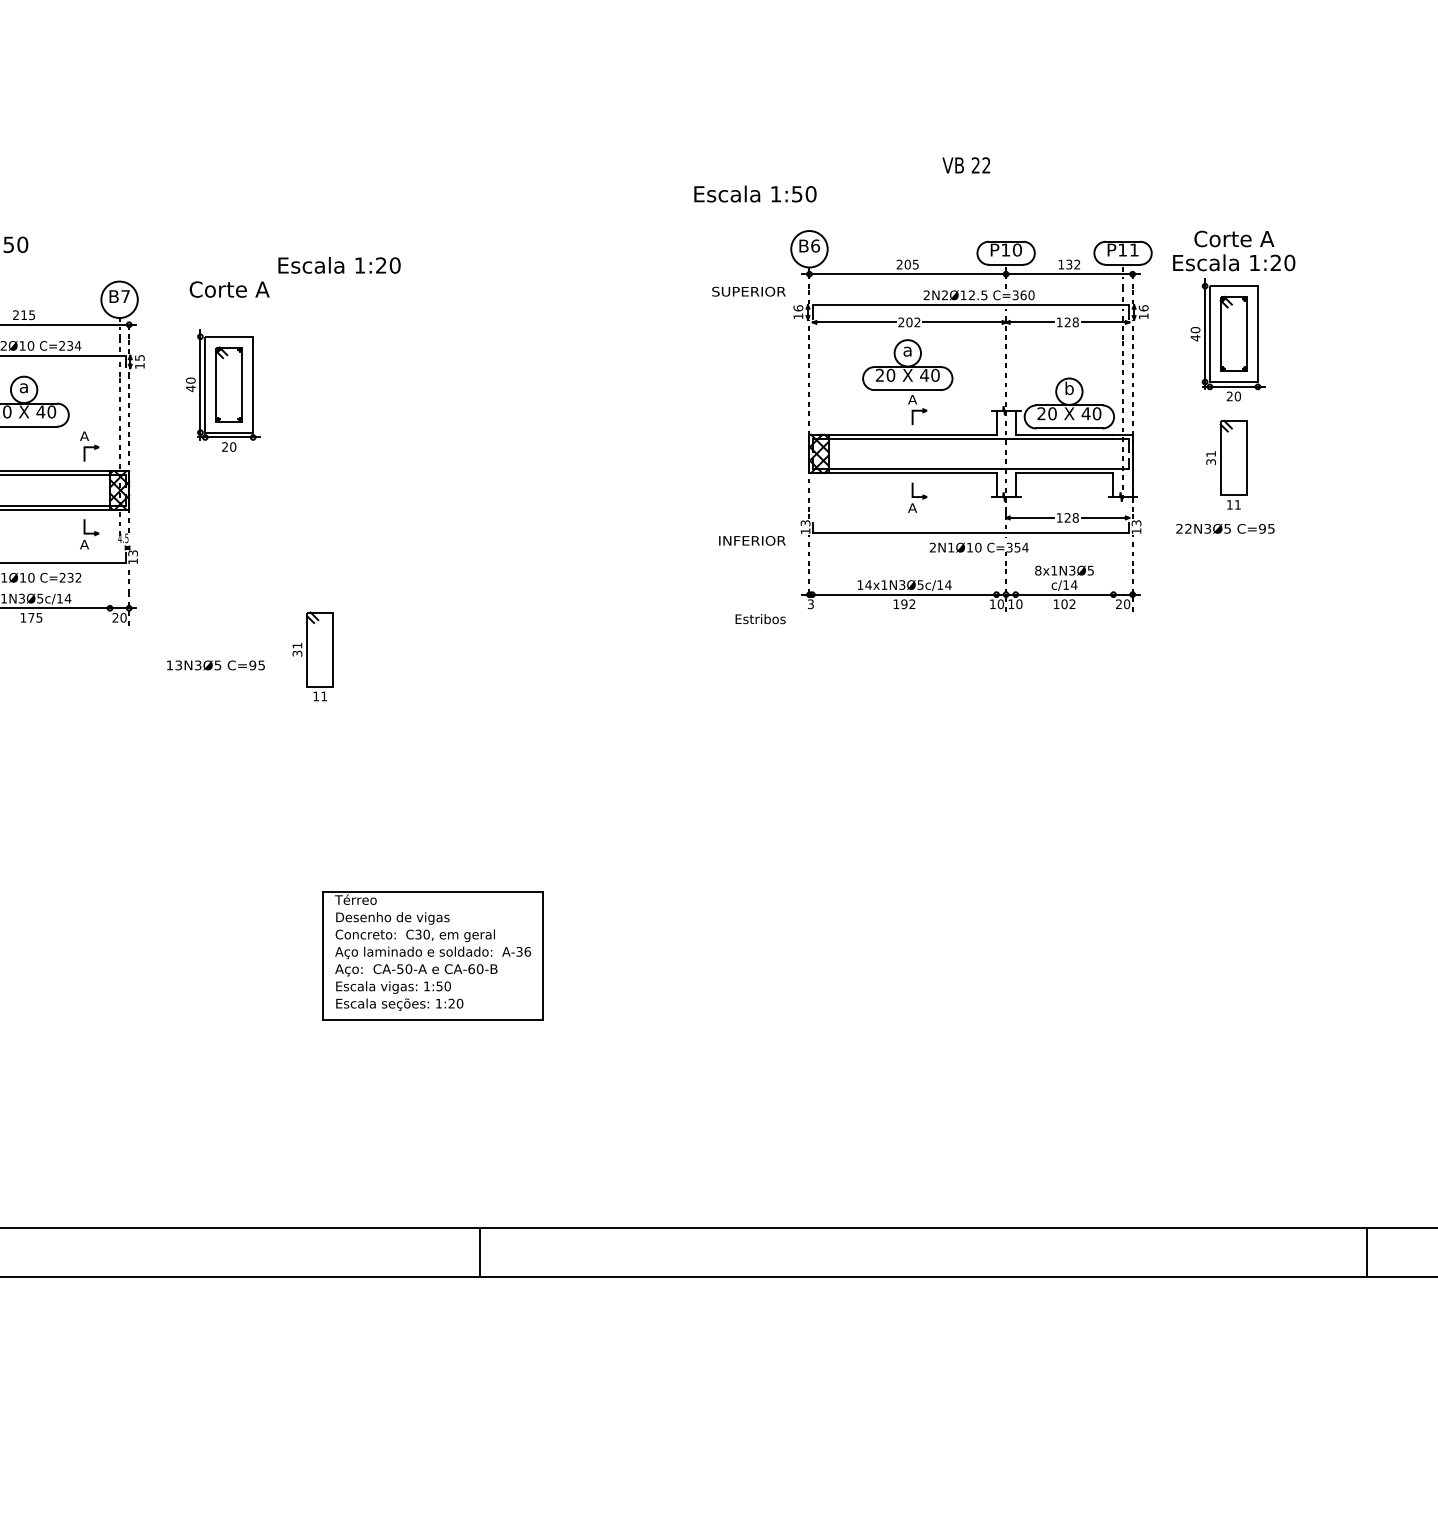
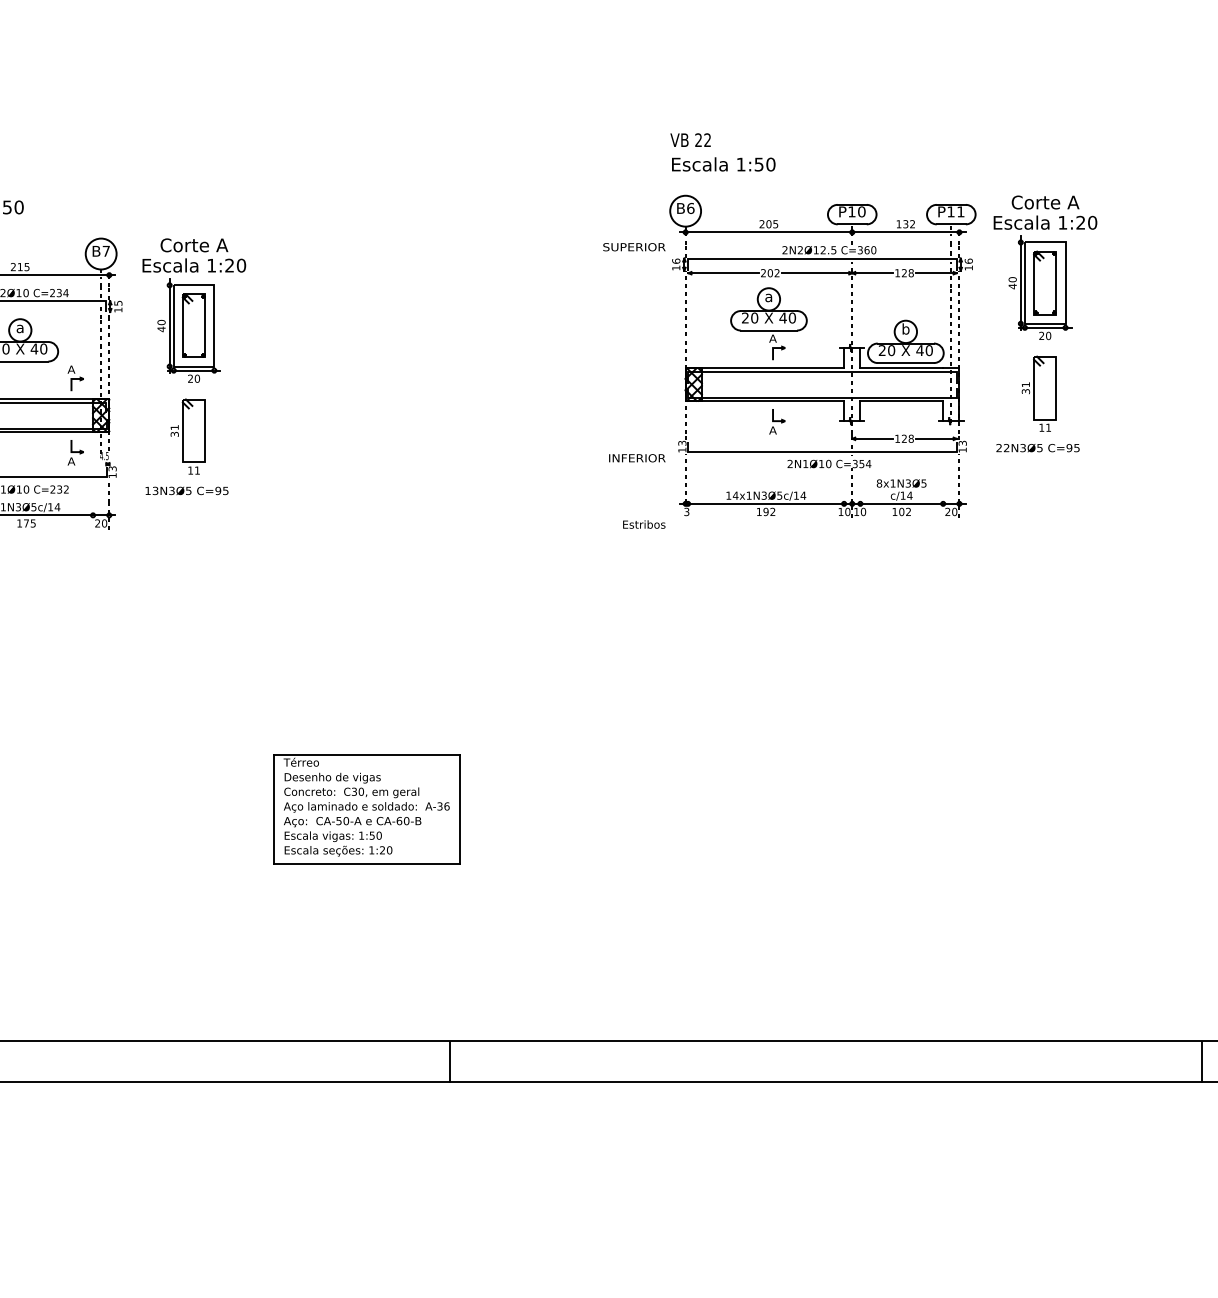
text: (966, 165) -> (690, 140), moved
text: (755, 193) -> (723, 163), moved
text: (339, 265) -> (194, 265), moved
part: (312, 656) -> (187, 436), moved
text: (215, 665) -> (186, 490), moved
line: (480, 1253) -> (450, 1062), moved
line: (1366, 1253) -> (1201, 1062), moved

